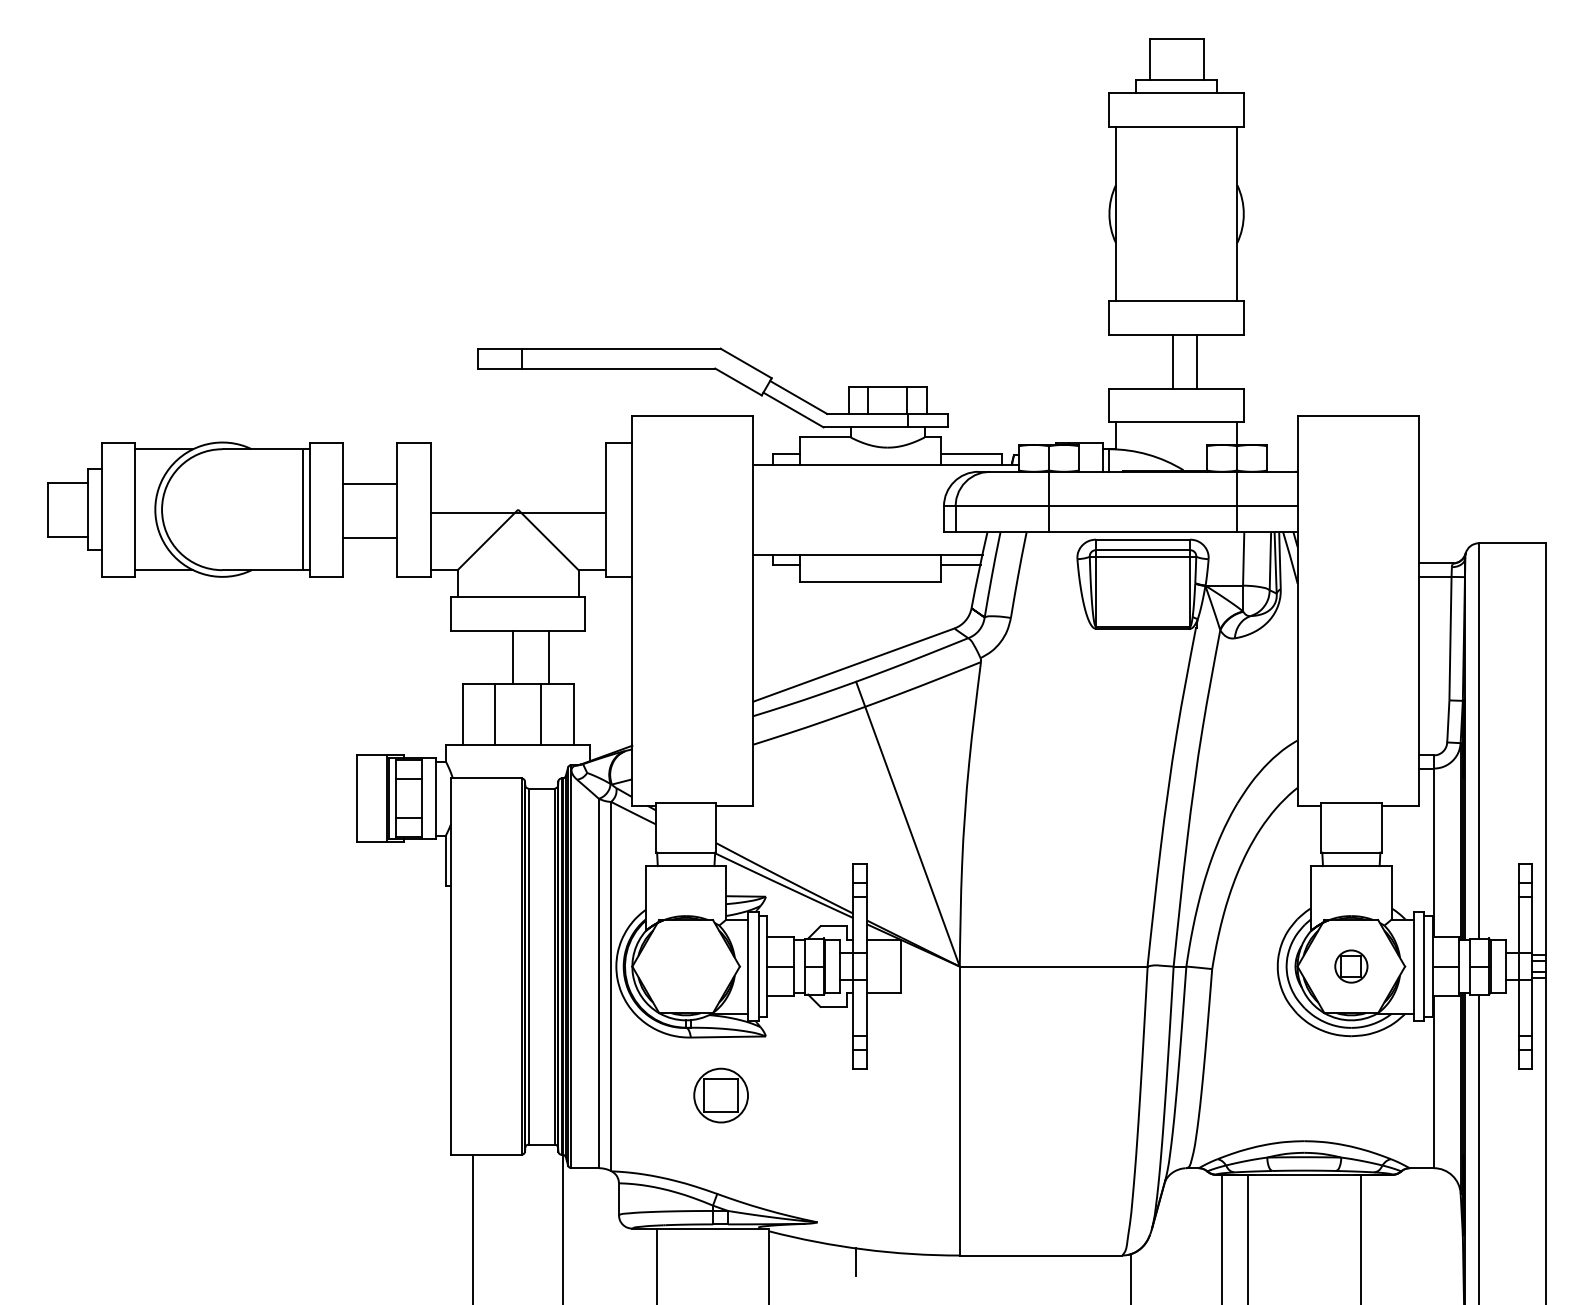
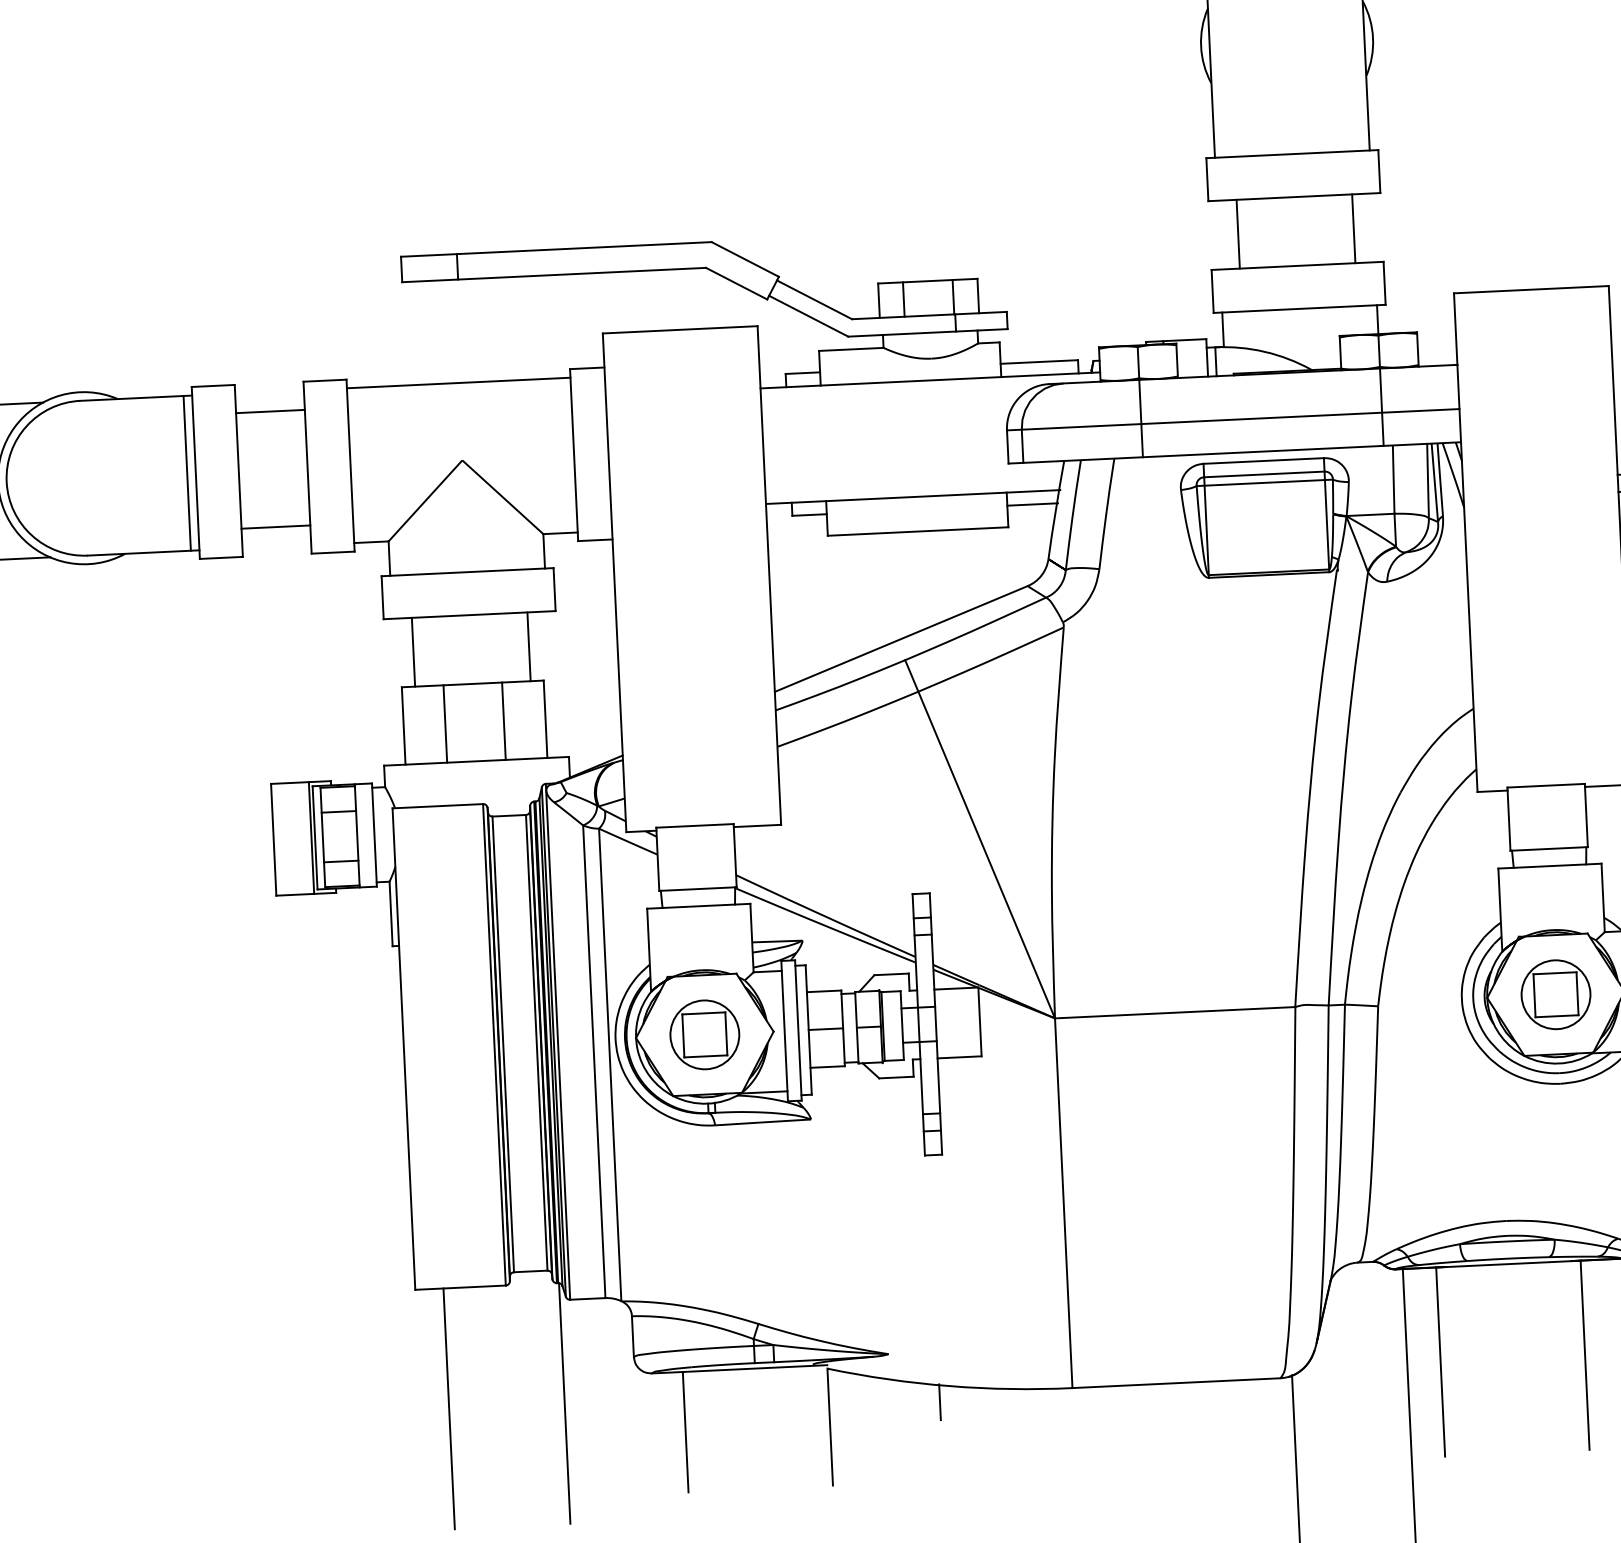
line: (1172, 361) -> (1353, 228), moved
line: (1197, 361) -> (1238, 233), moved
line: (370, 483) -> (276, 526), moved
line: (517, 513) -> (457, 383), moved
line: (370, 537) -> (270, 411), moved
line: (513, 657) -> (529, 646), moved
line: (549, 657) -> (414, 652), moved
part: (1351, 966) -> (1556, 994), size x1.67
part: (720, 1095) -> (704, 1034), moved

